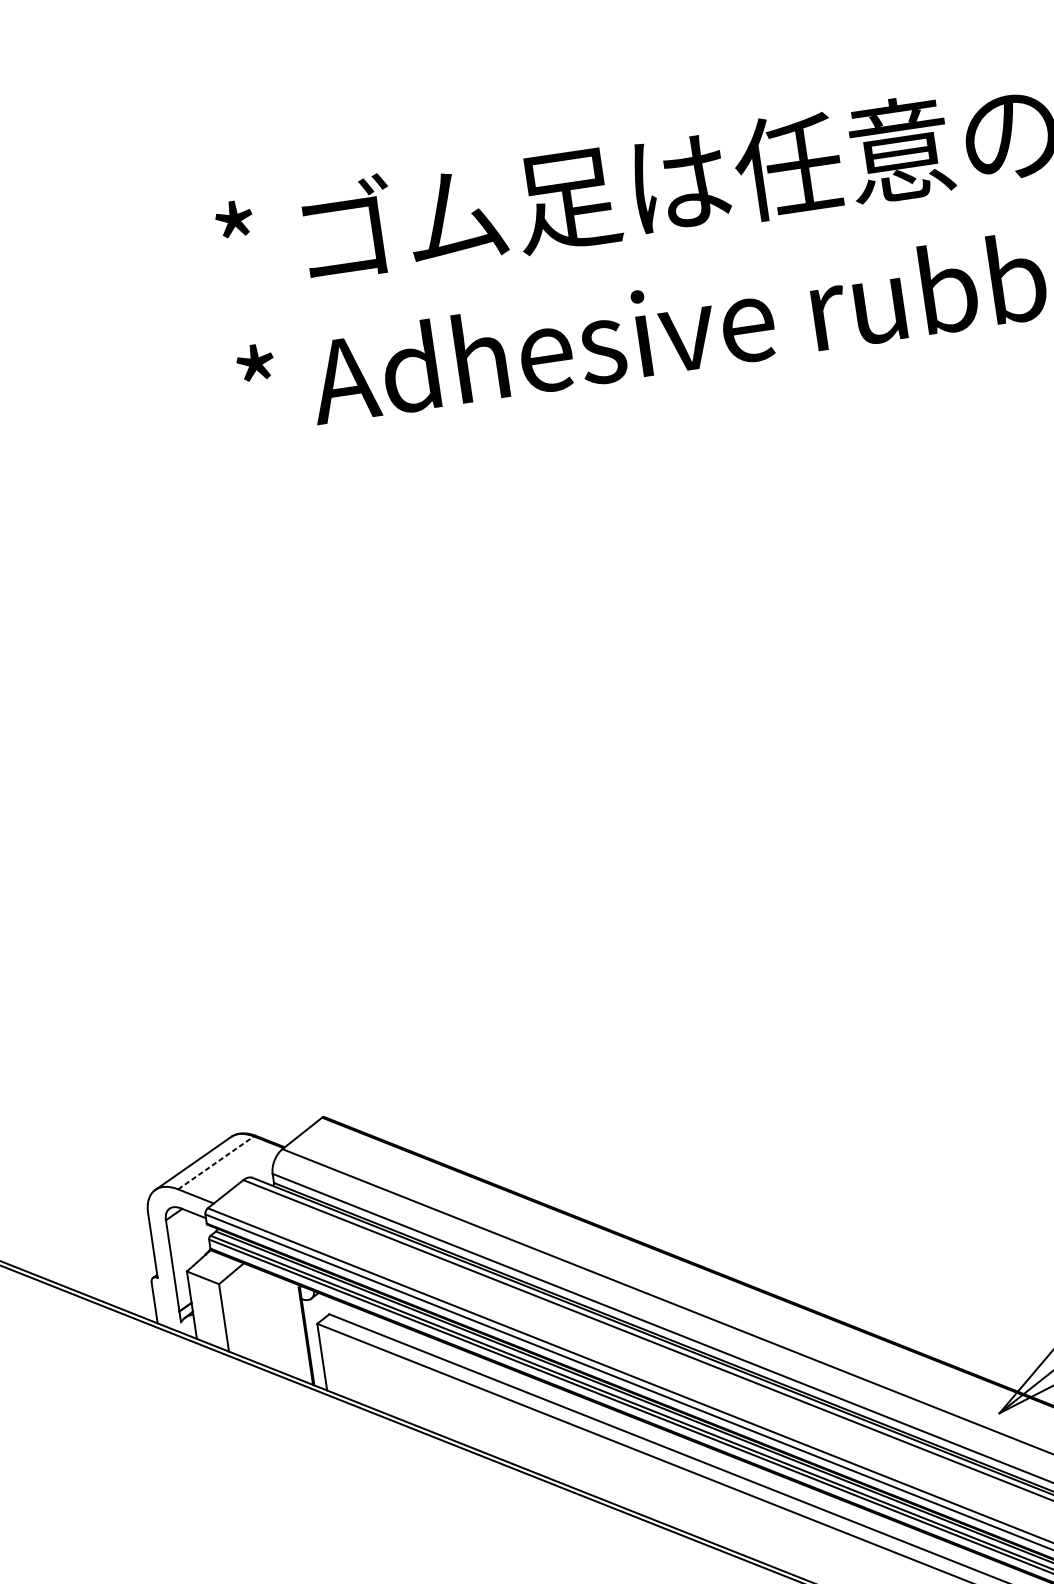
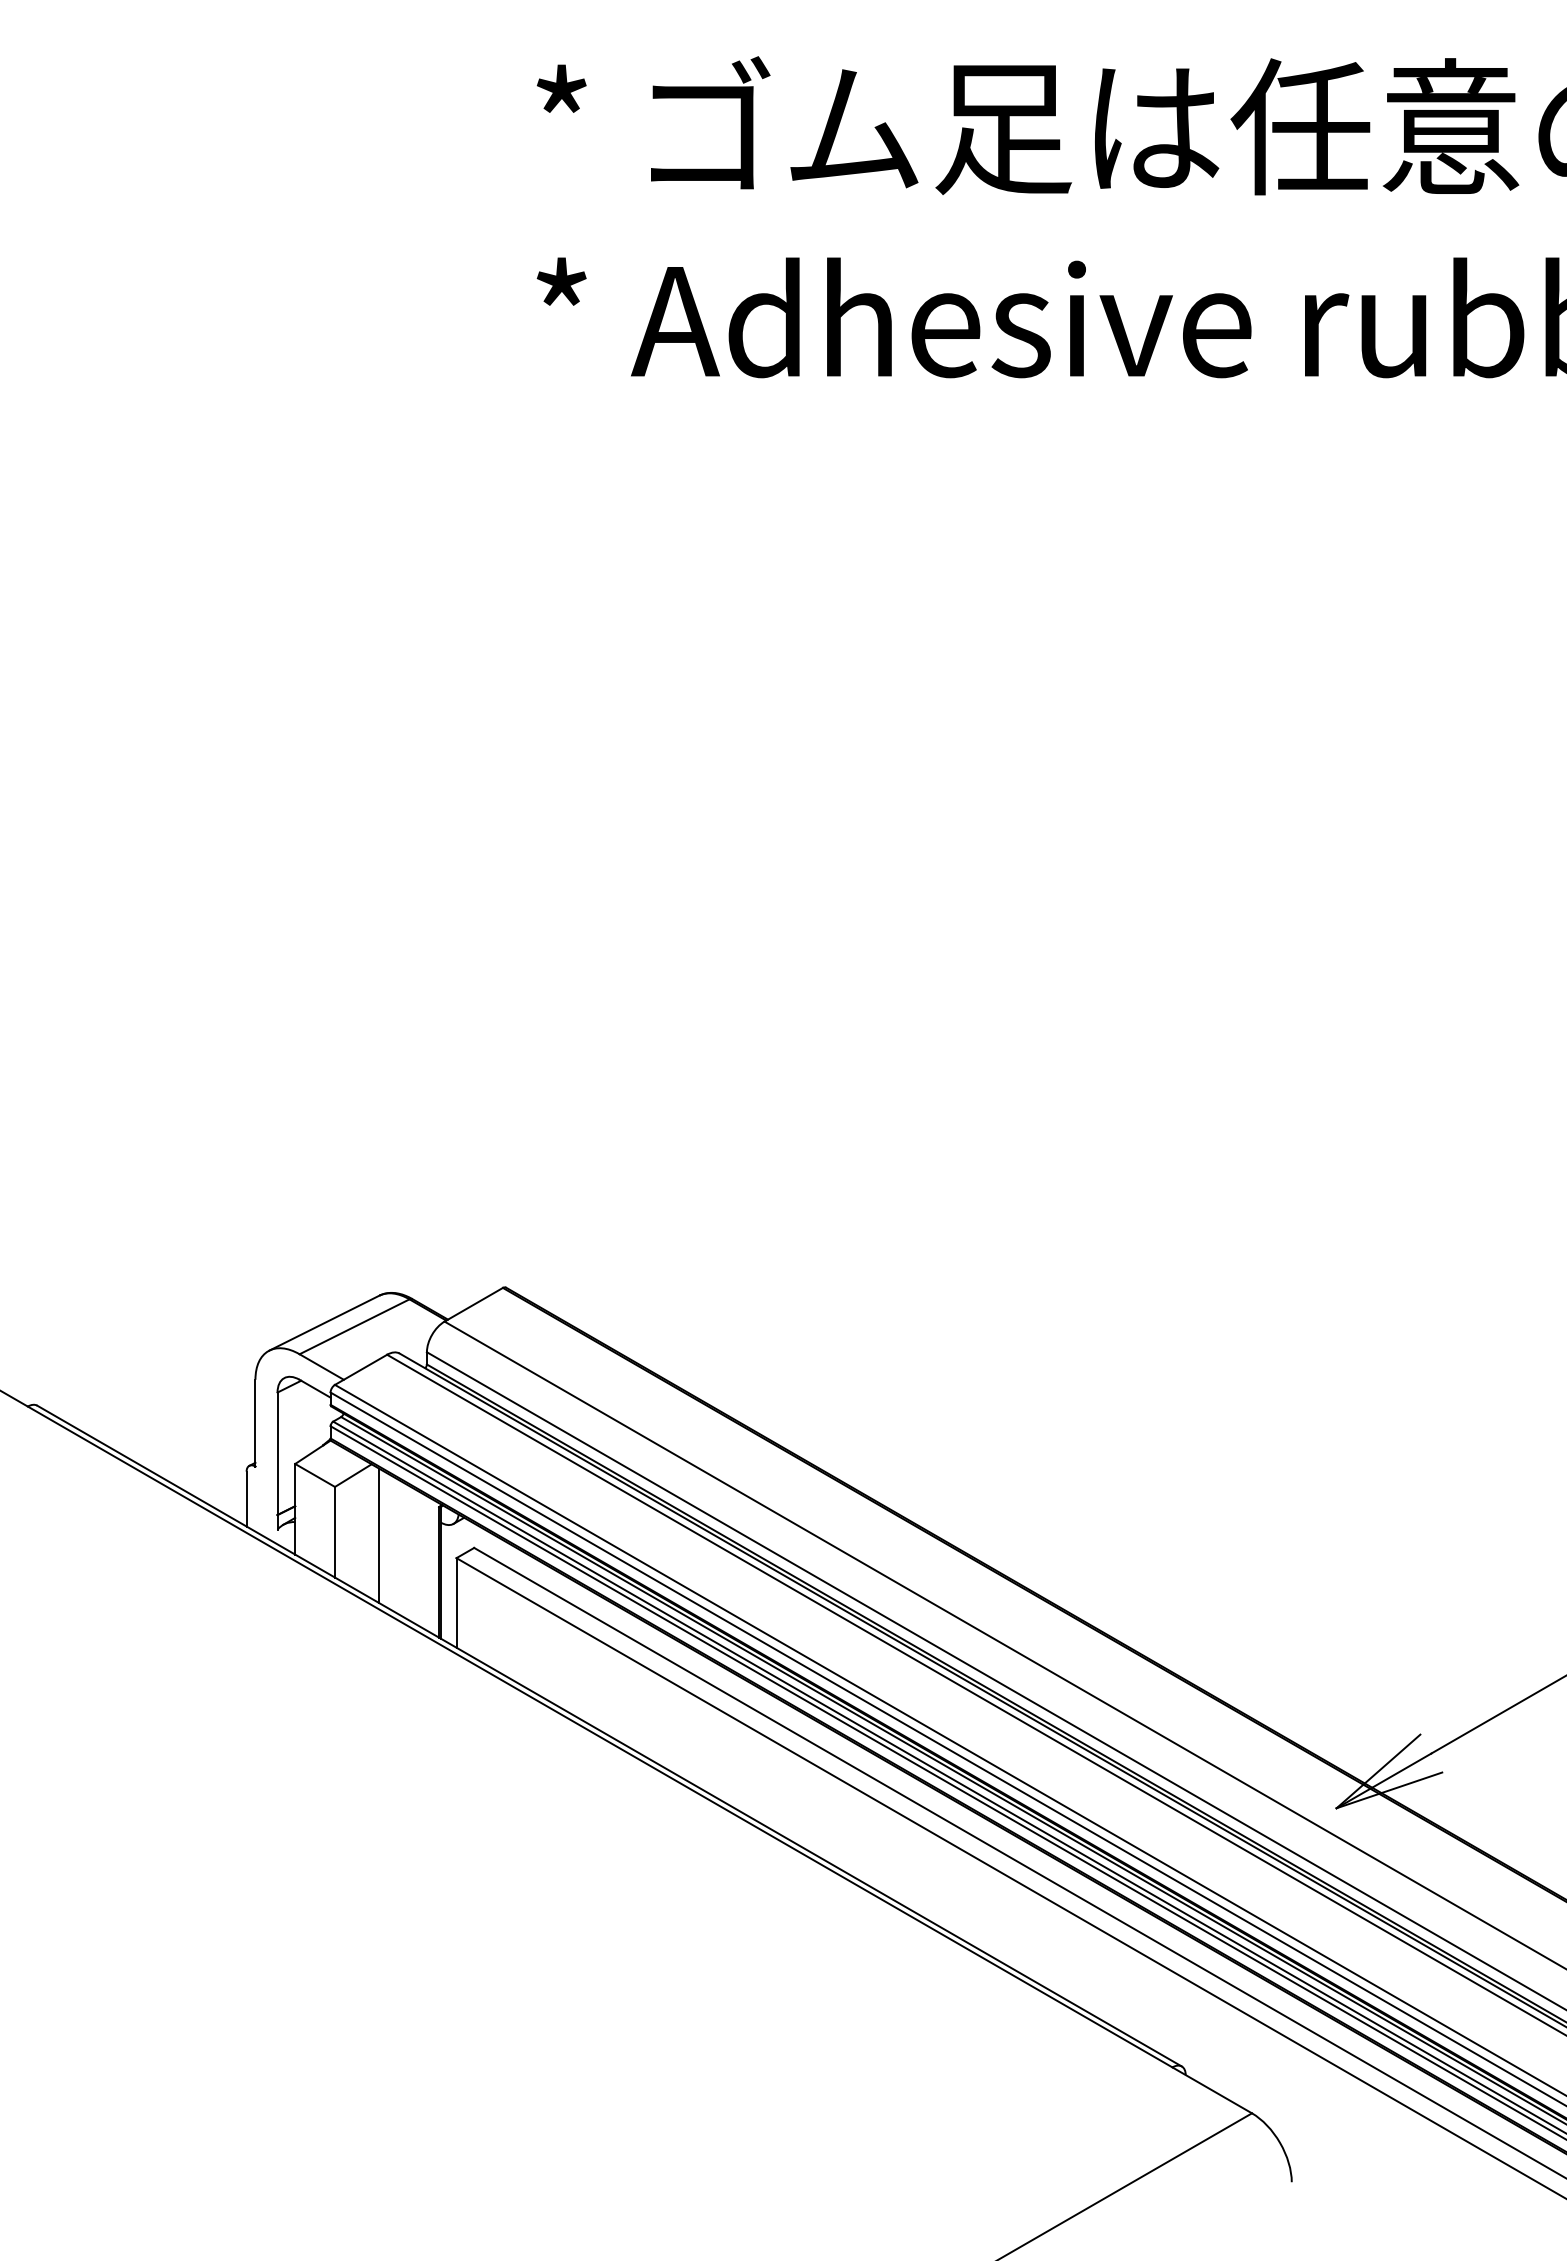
line: (216, 1162) -> (355, 1326), dashed -> solid
line: (257, 1315) -> (379, 1535), added

